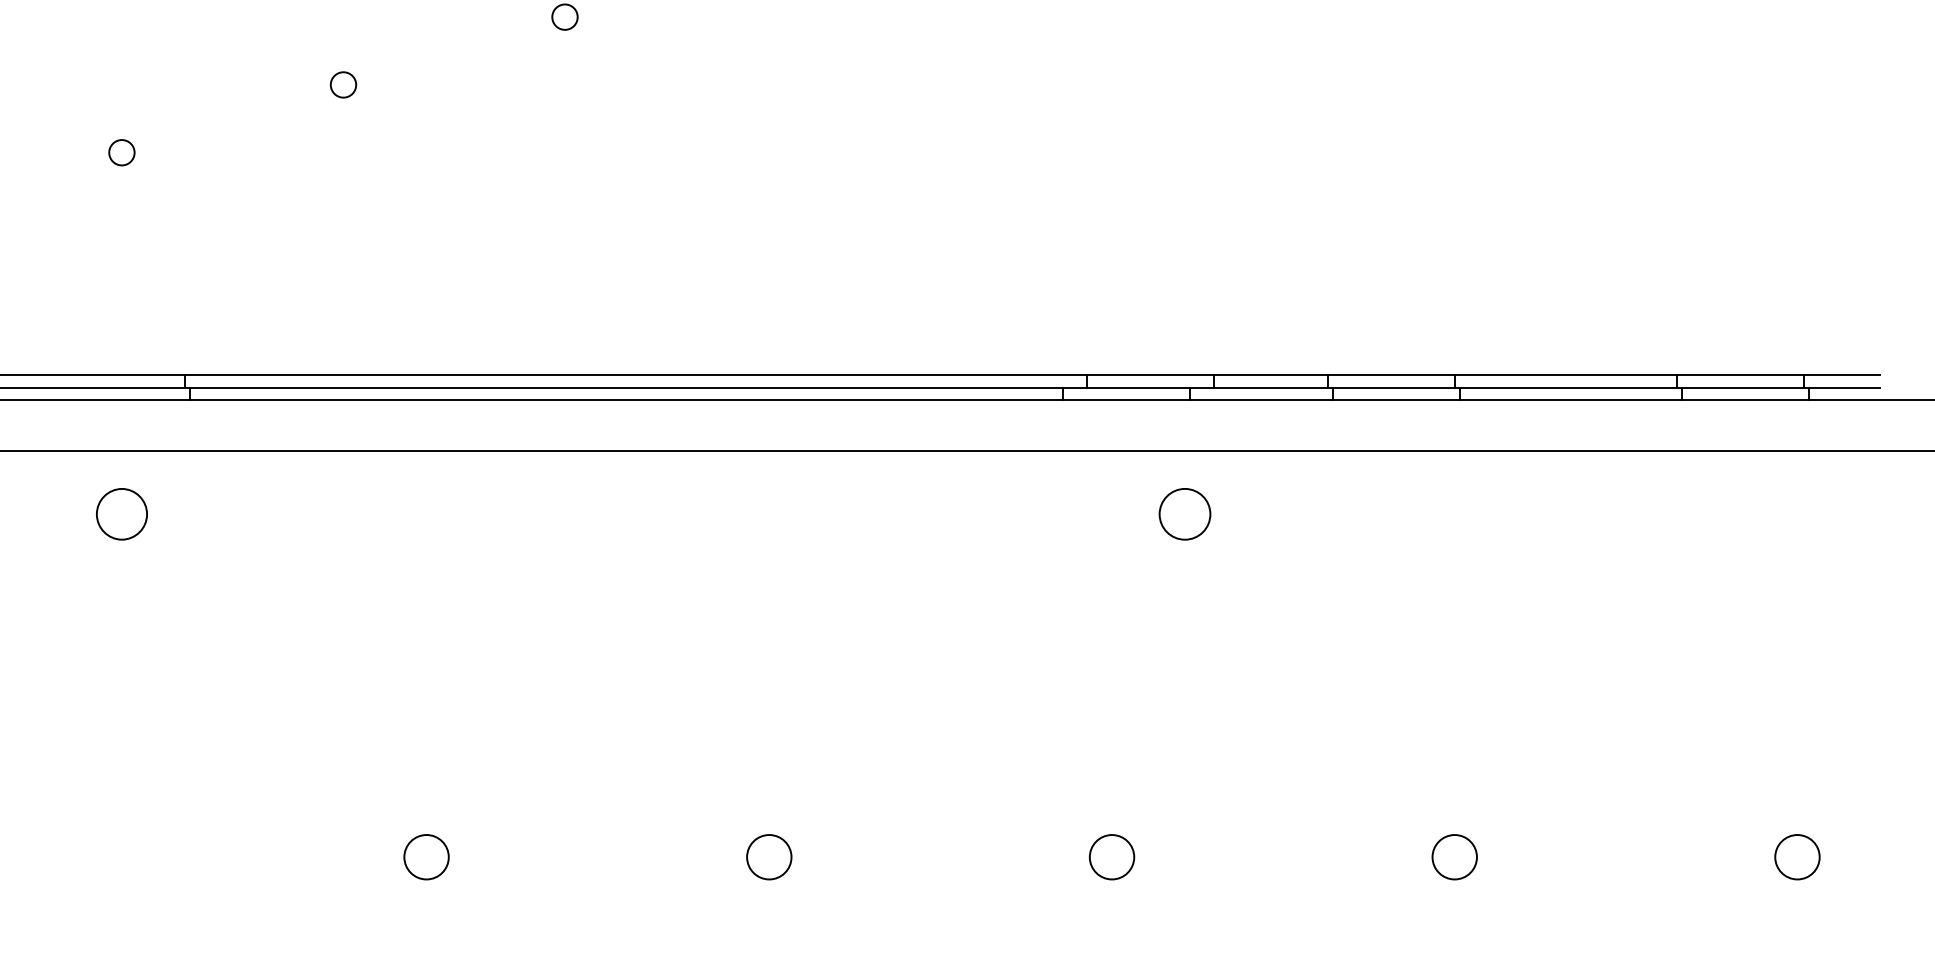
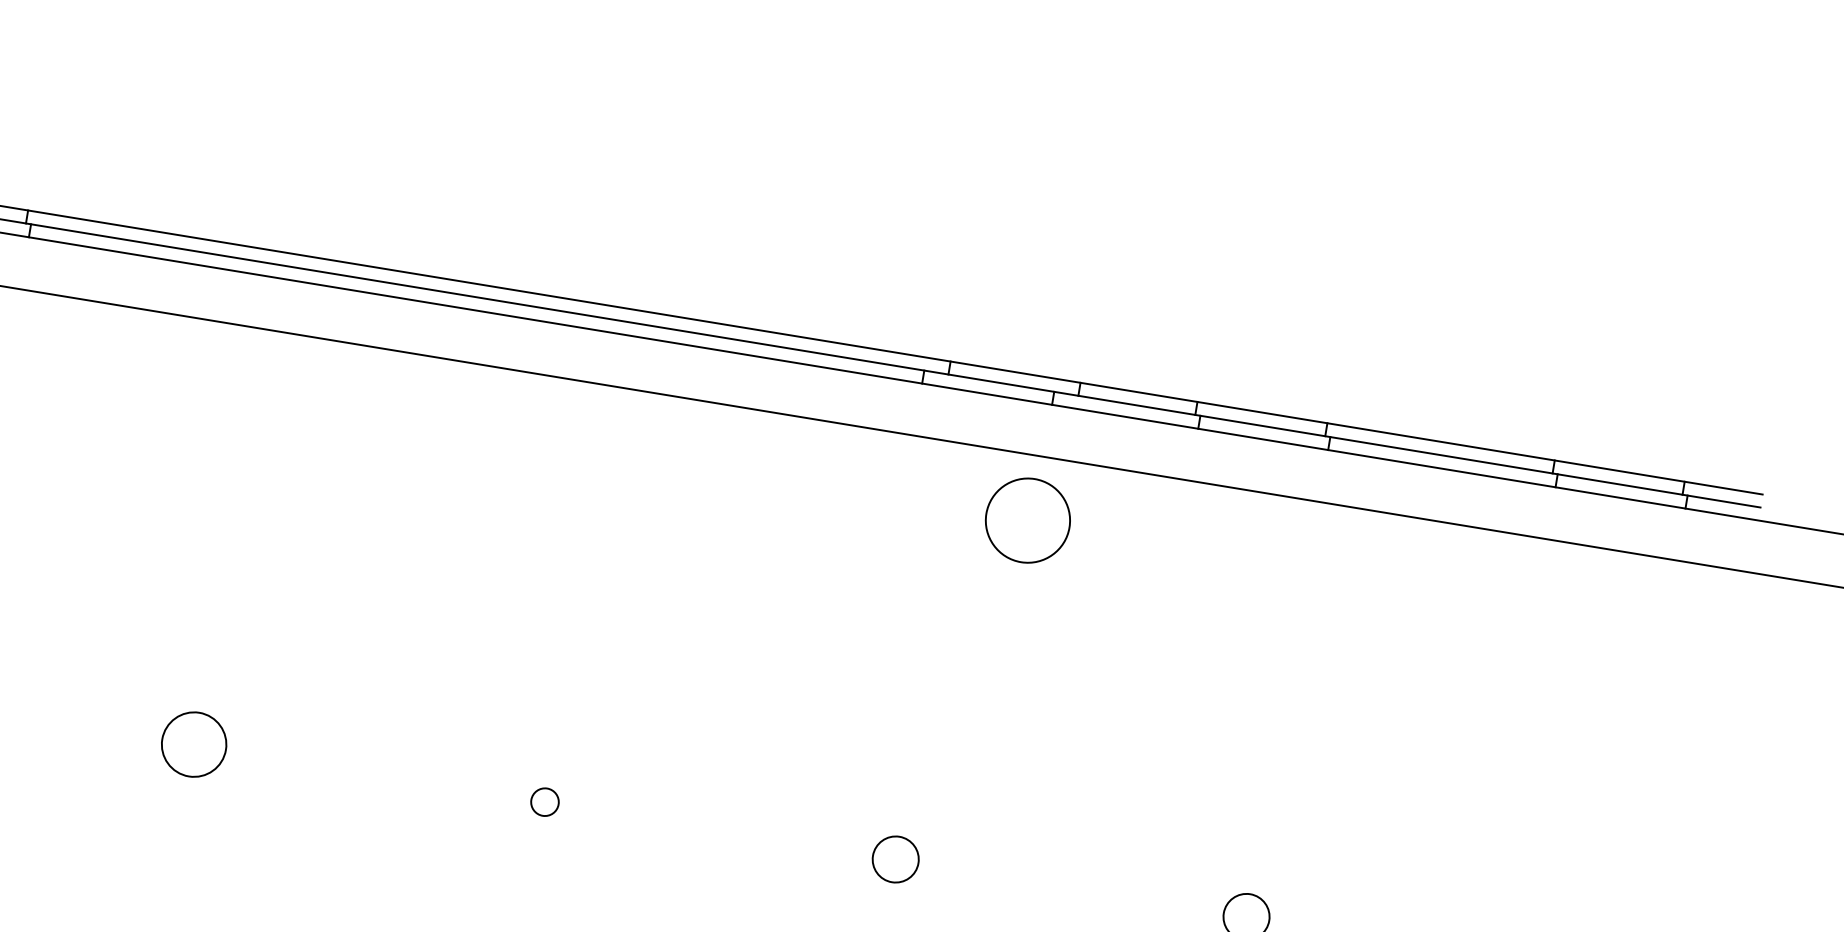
circle: (1184, 514) -> (1027, 520), size x1.6
circle: (426, 857) -> (194, 744), size x1.4
circle: (769, 857) -> (545, 802), size x0.6

